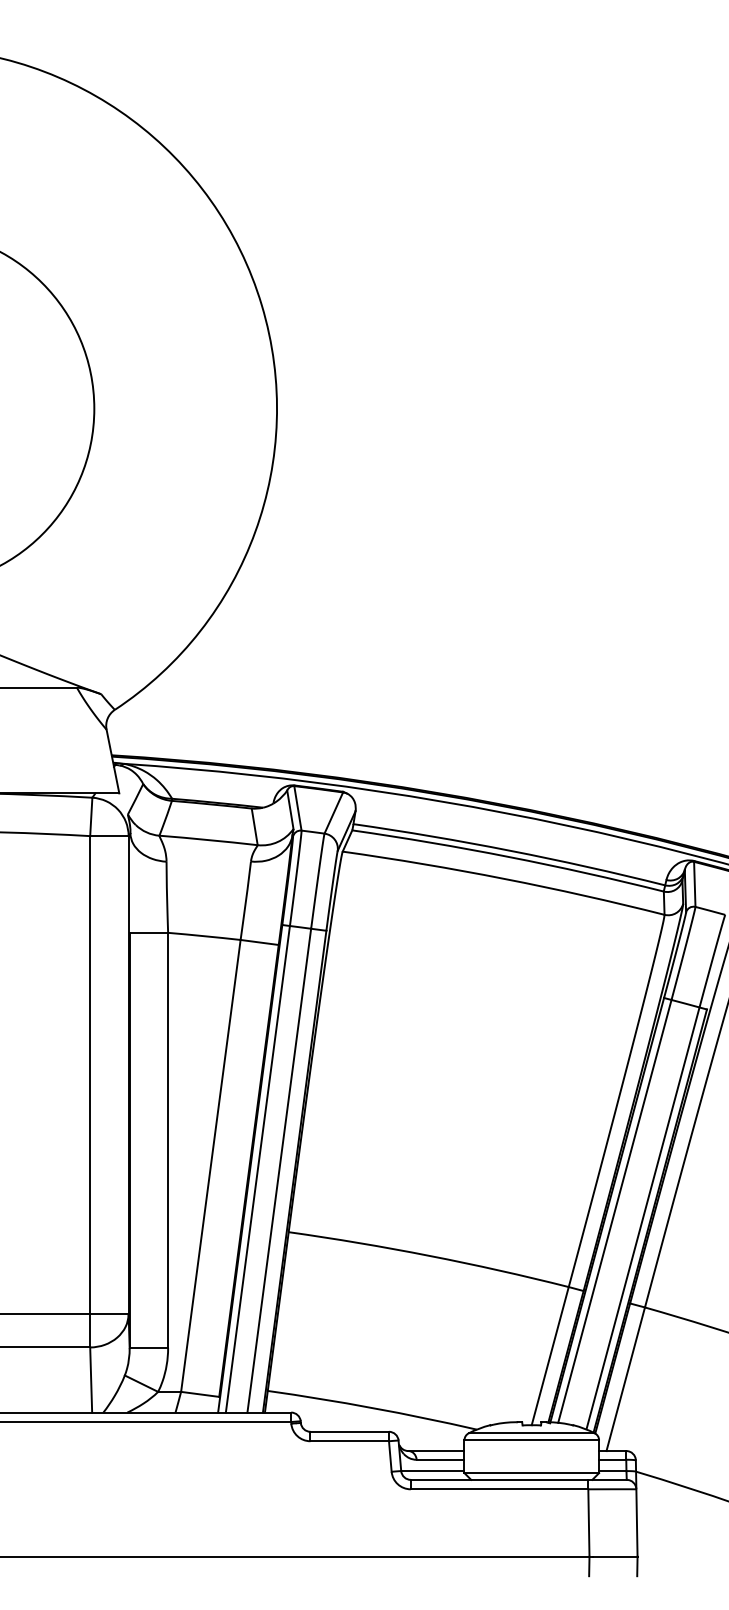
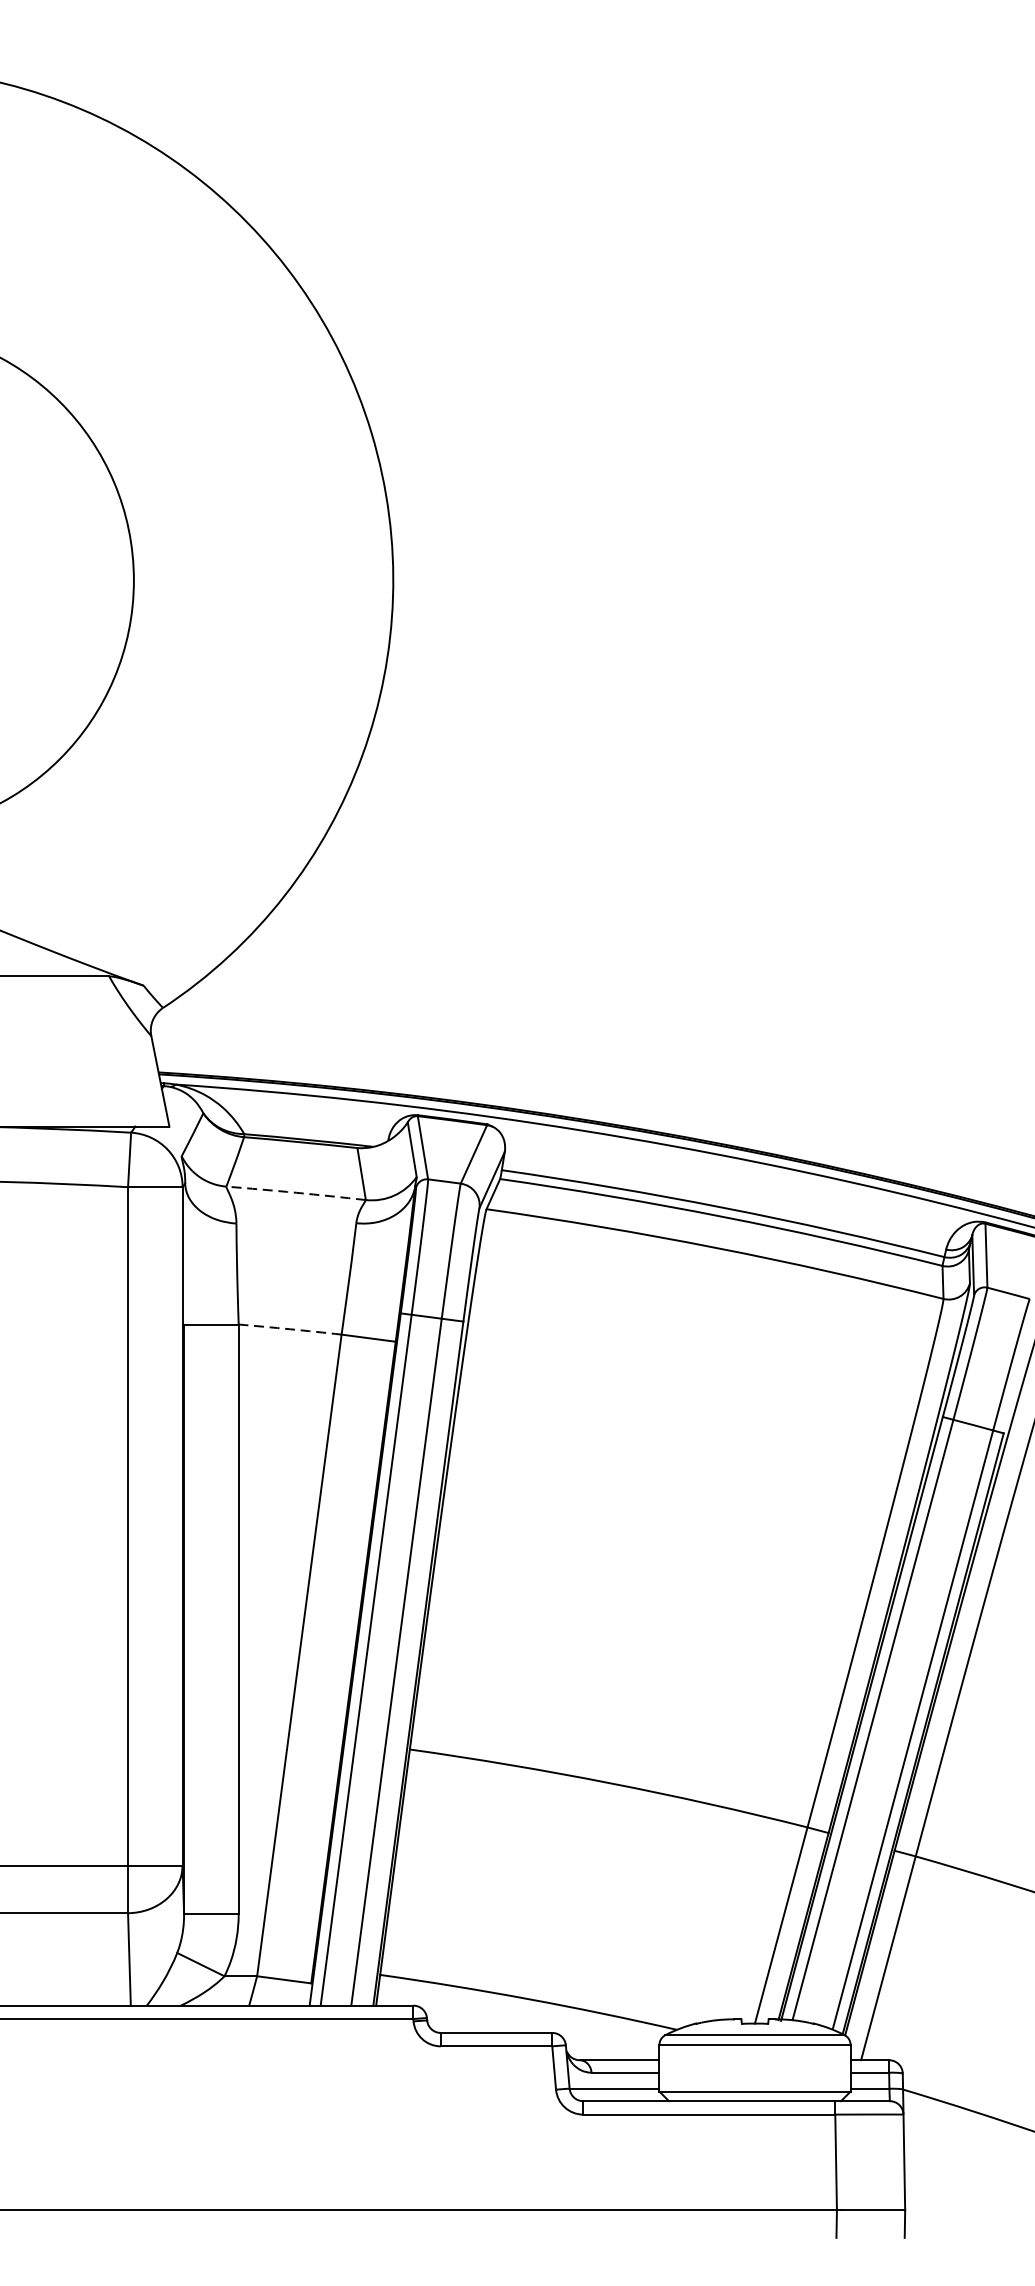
arc: (208, 840) -> (296, 1193), solid -> dashed
arc: (204, 936) -> (290, 1329), solid -> dashed

